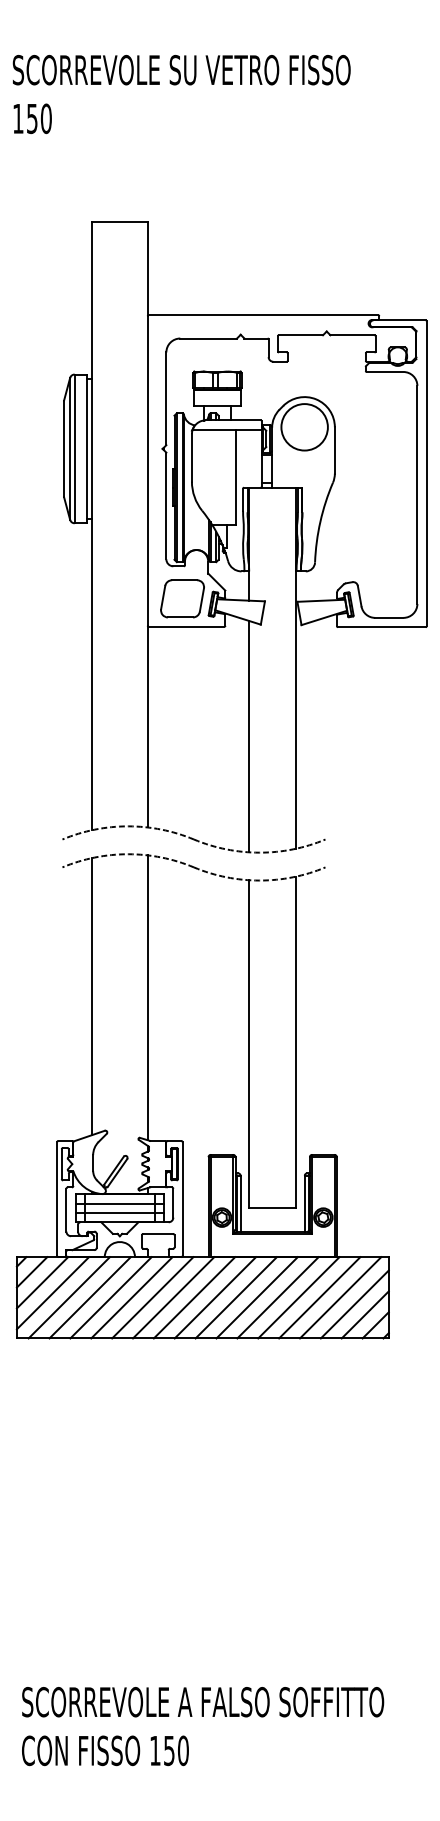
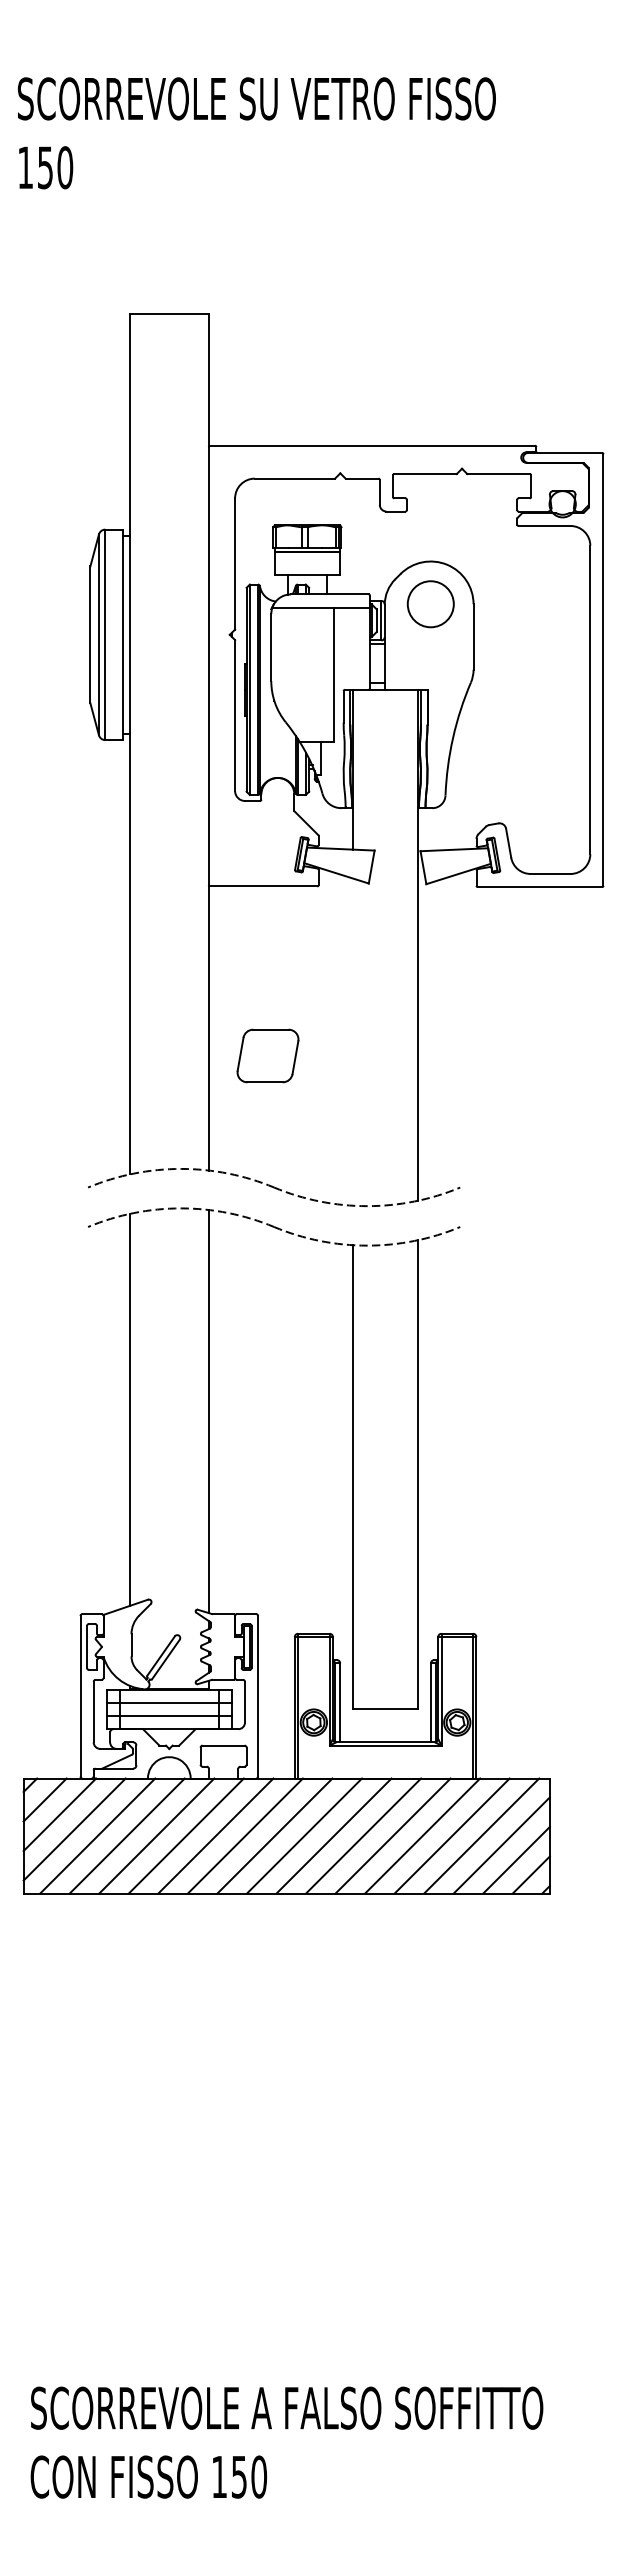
circle: (304, 427) -> (430, 604), size x0.7
part: (182, 598) -> (267, 1055), moved
line: (249, 736) -> (352, 1041), removed

